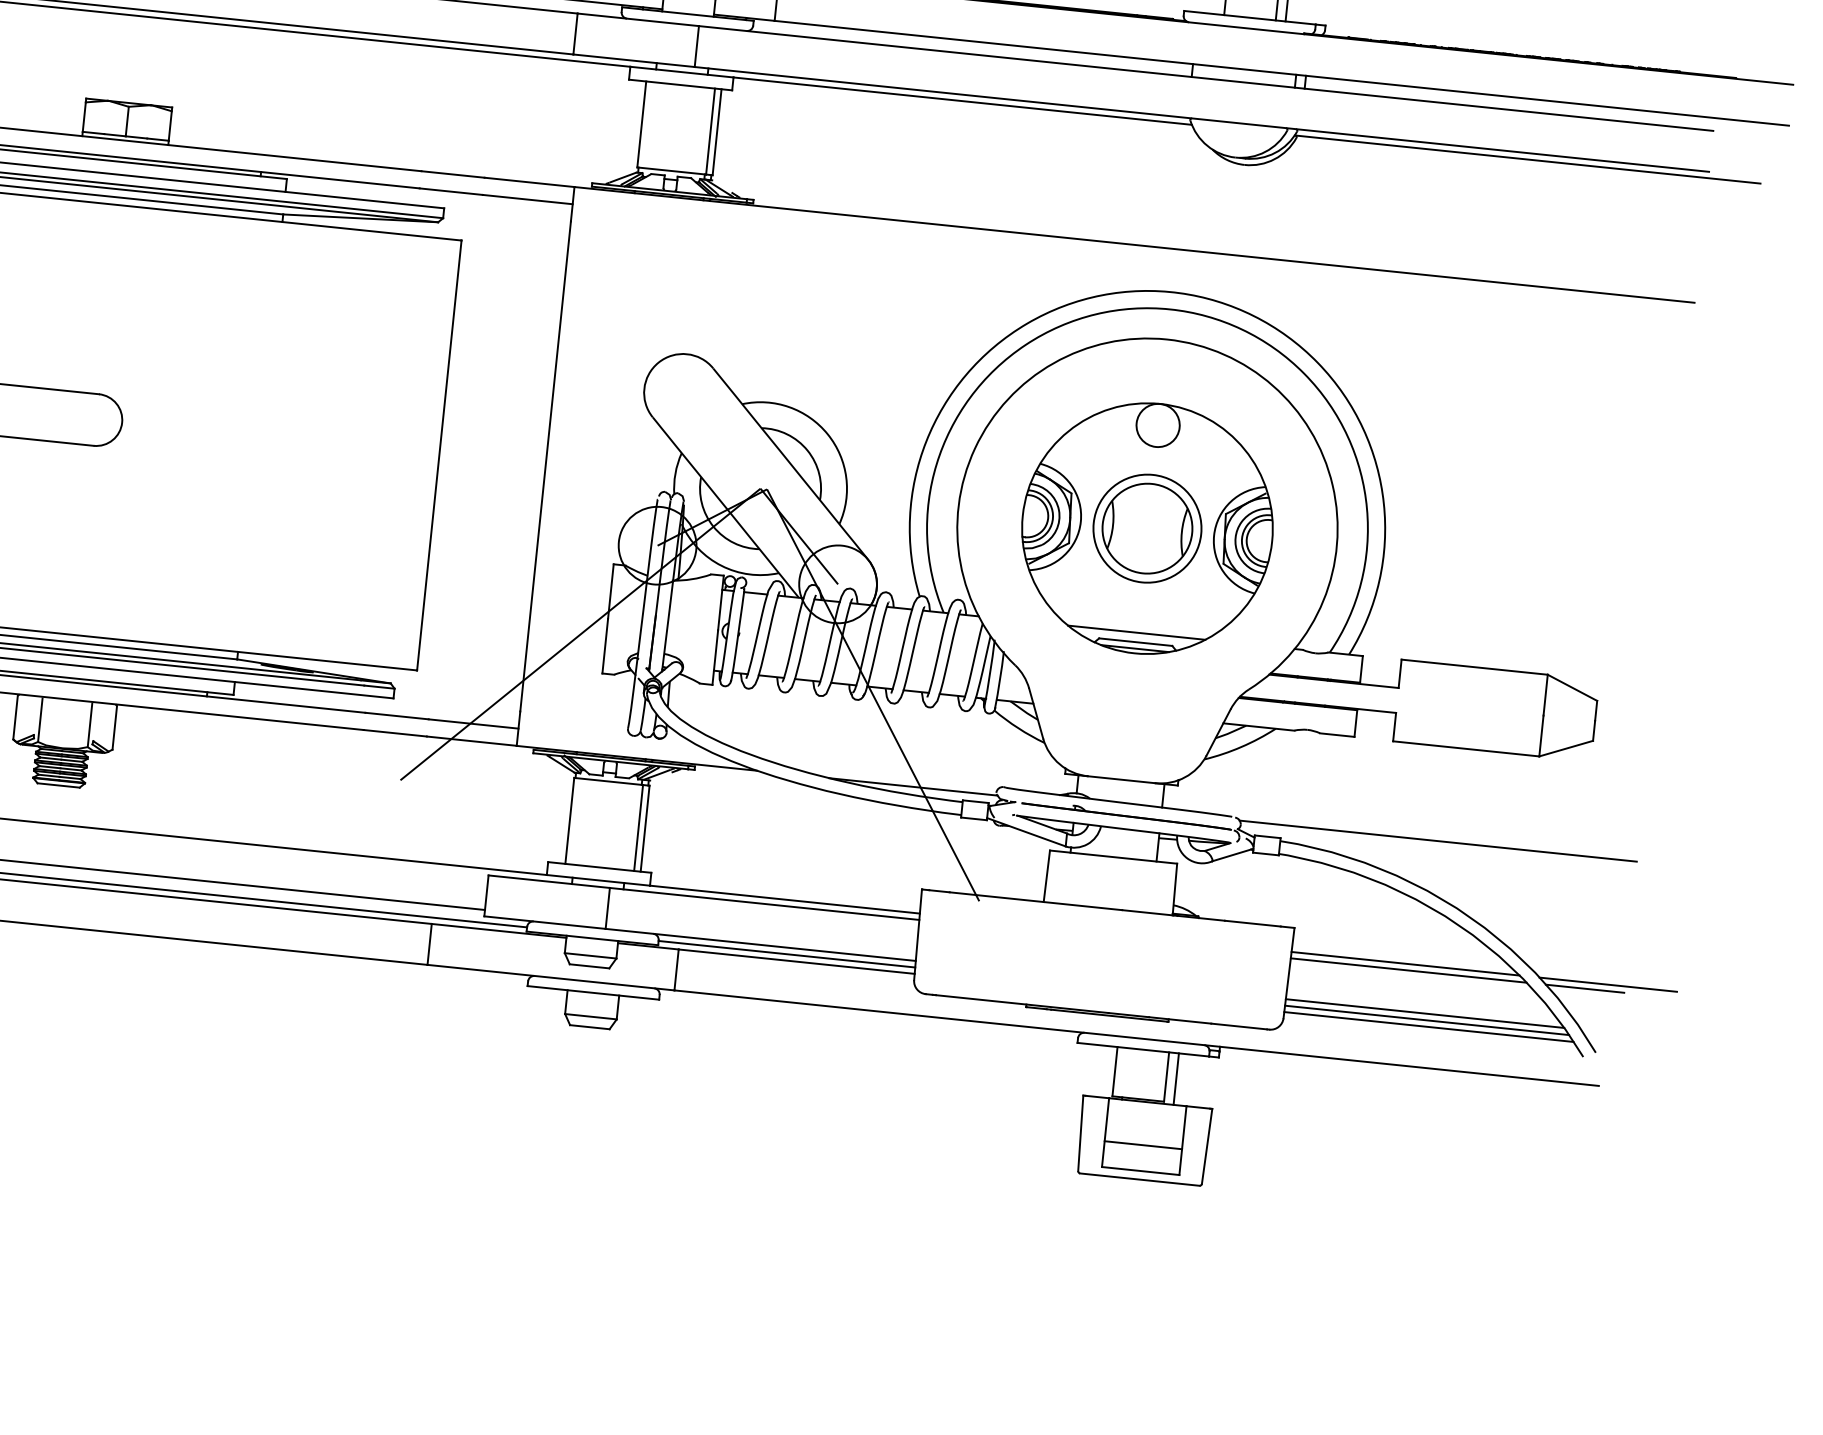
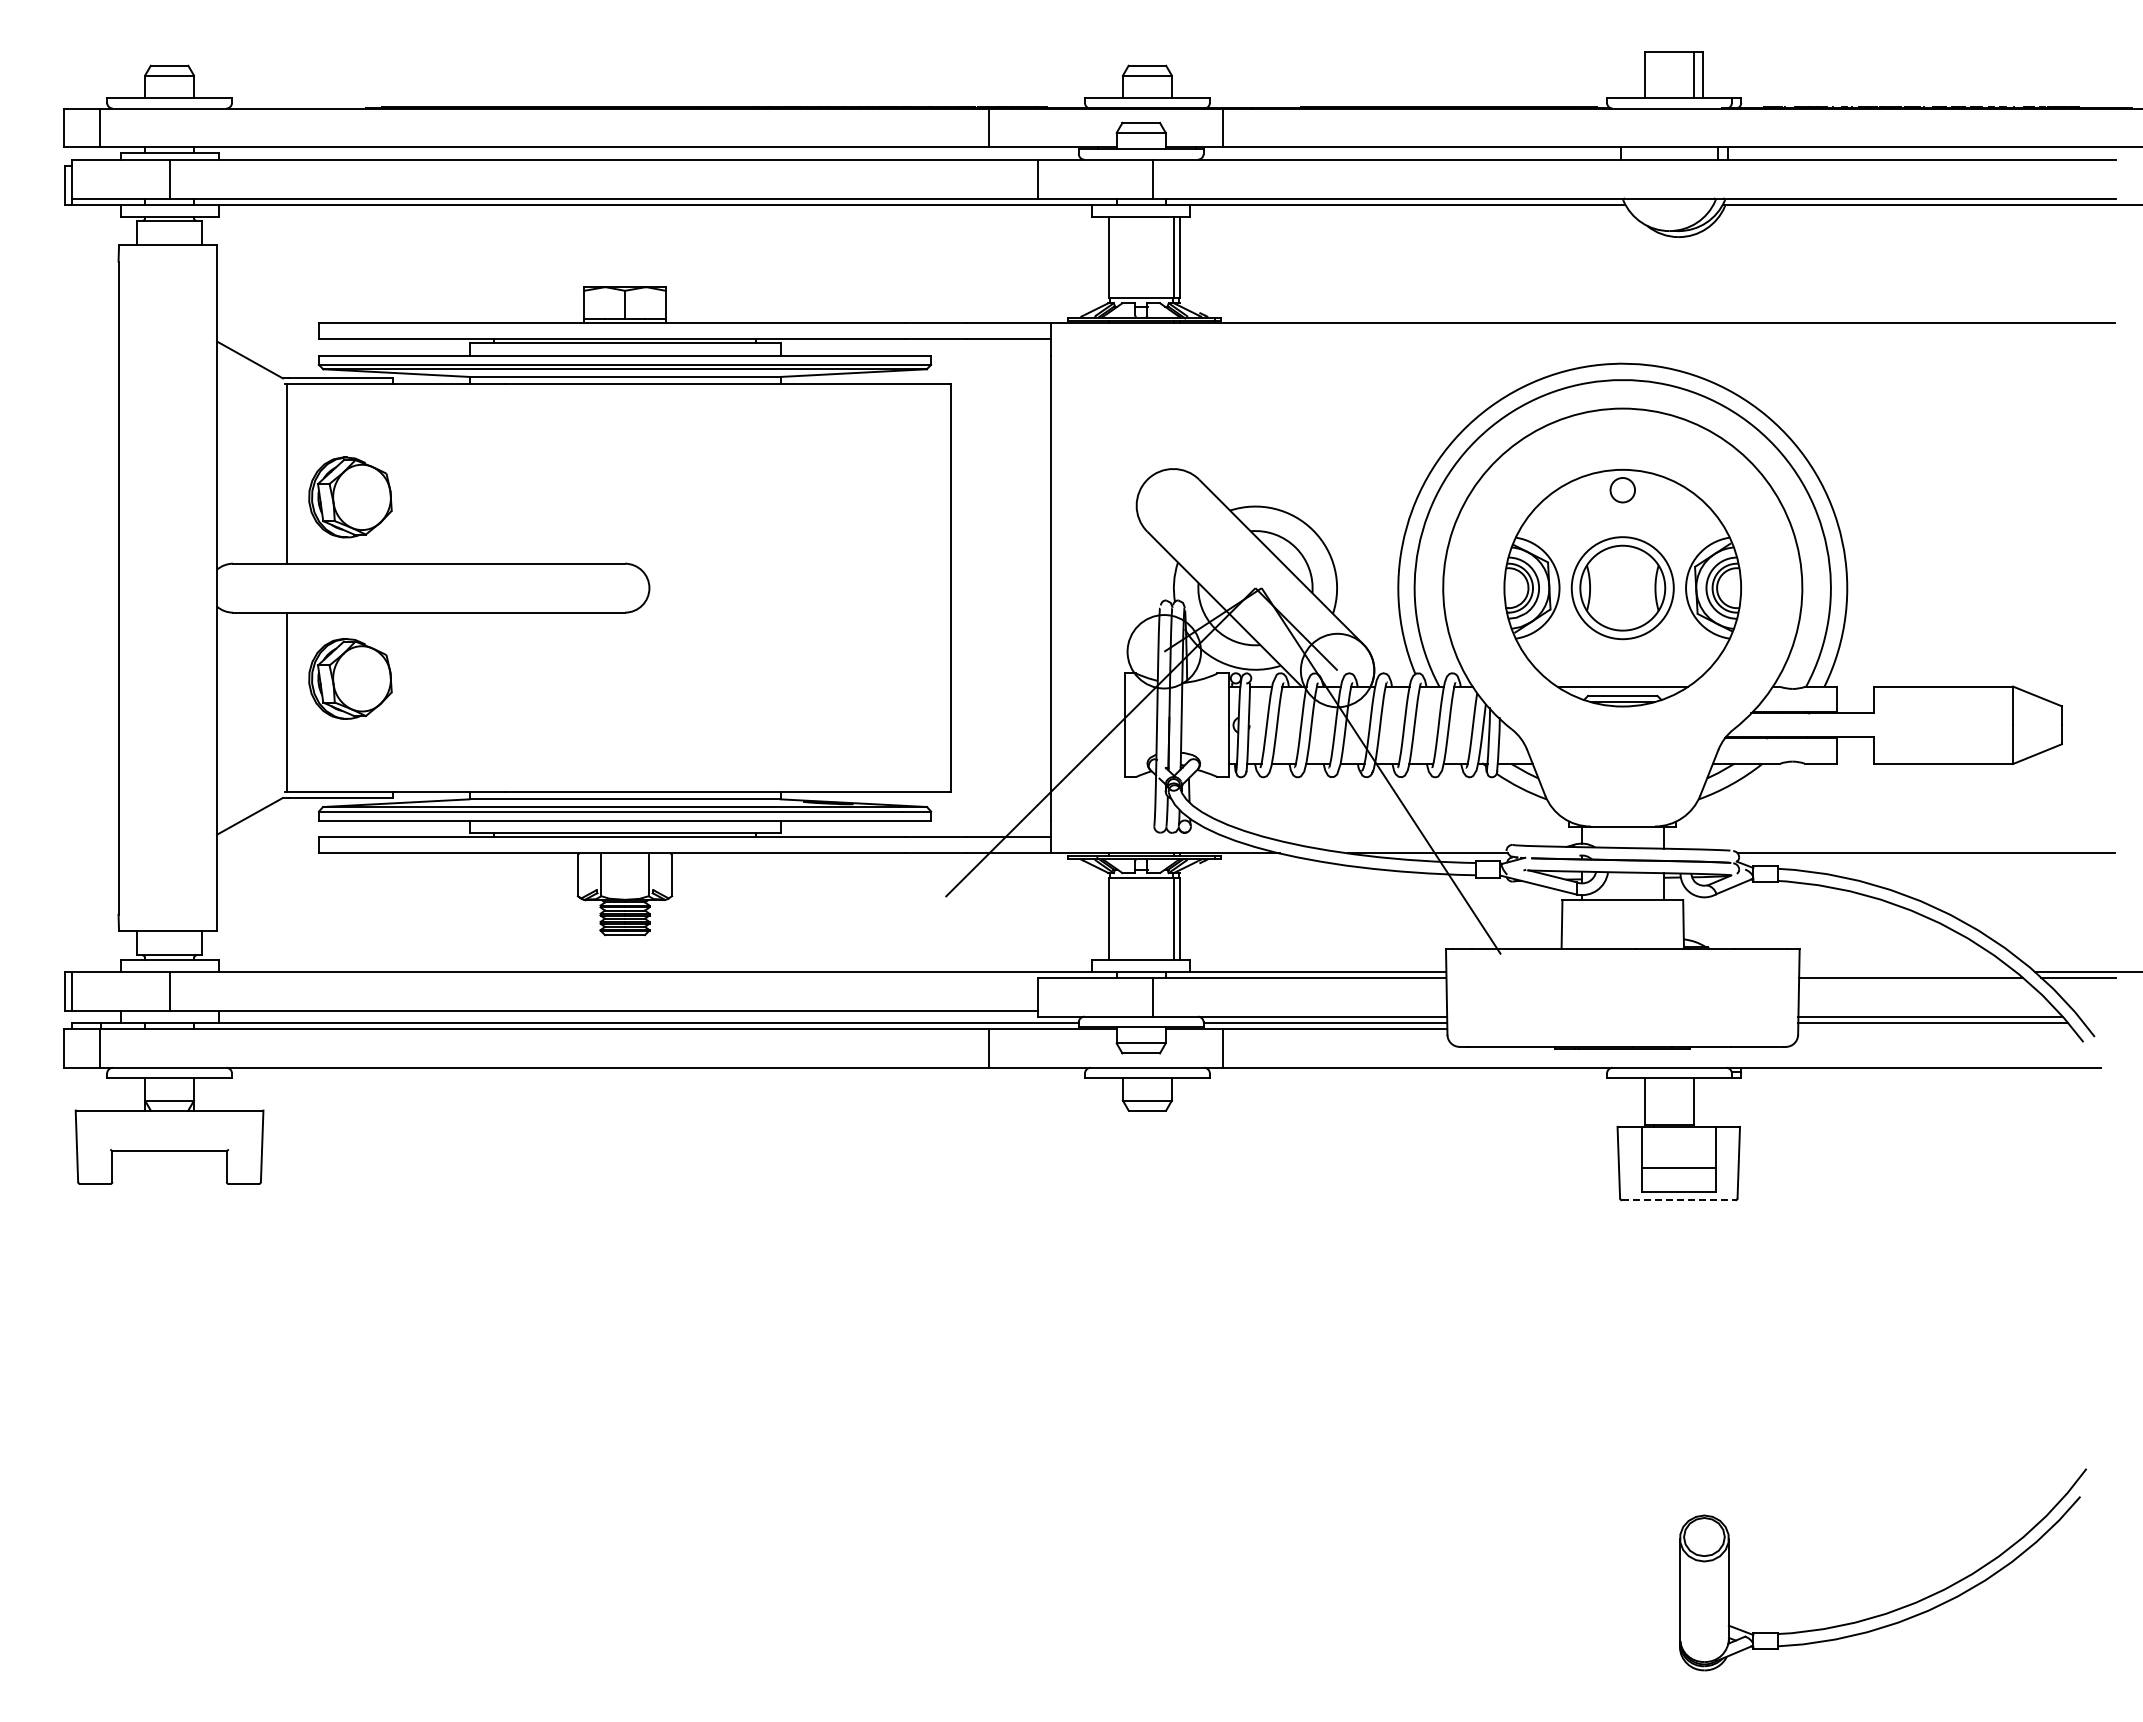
circle: (1157, 424) -> (1622, 489), size x0.6
line: (1405, 963) -> (1907, 971), removed
line: (1428, 1026) -> (1935, 1028), removed
line: (1176, 1079) -> (1703, 1102), removed
line: (1139, 1179) -> (1678, 1200), solid -> dashed

